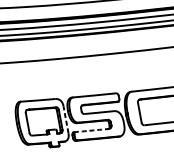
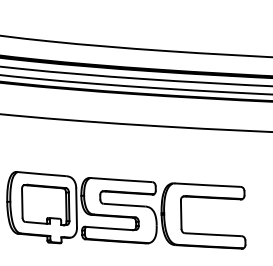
line: (65, 119) -> (76, 207), dashed -> solid
arc: (91, 130) -> (109, 228), dashed -> solid

